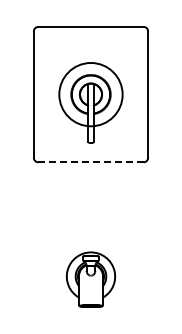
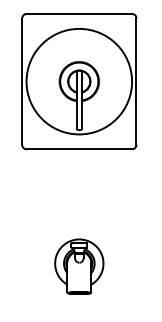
circle: (90, 94) -> (78, 81), size x1.67
line: (91, 162) -> (79, 149), dashed -> solid

